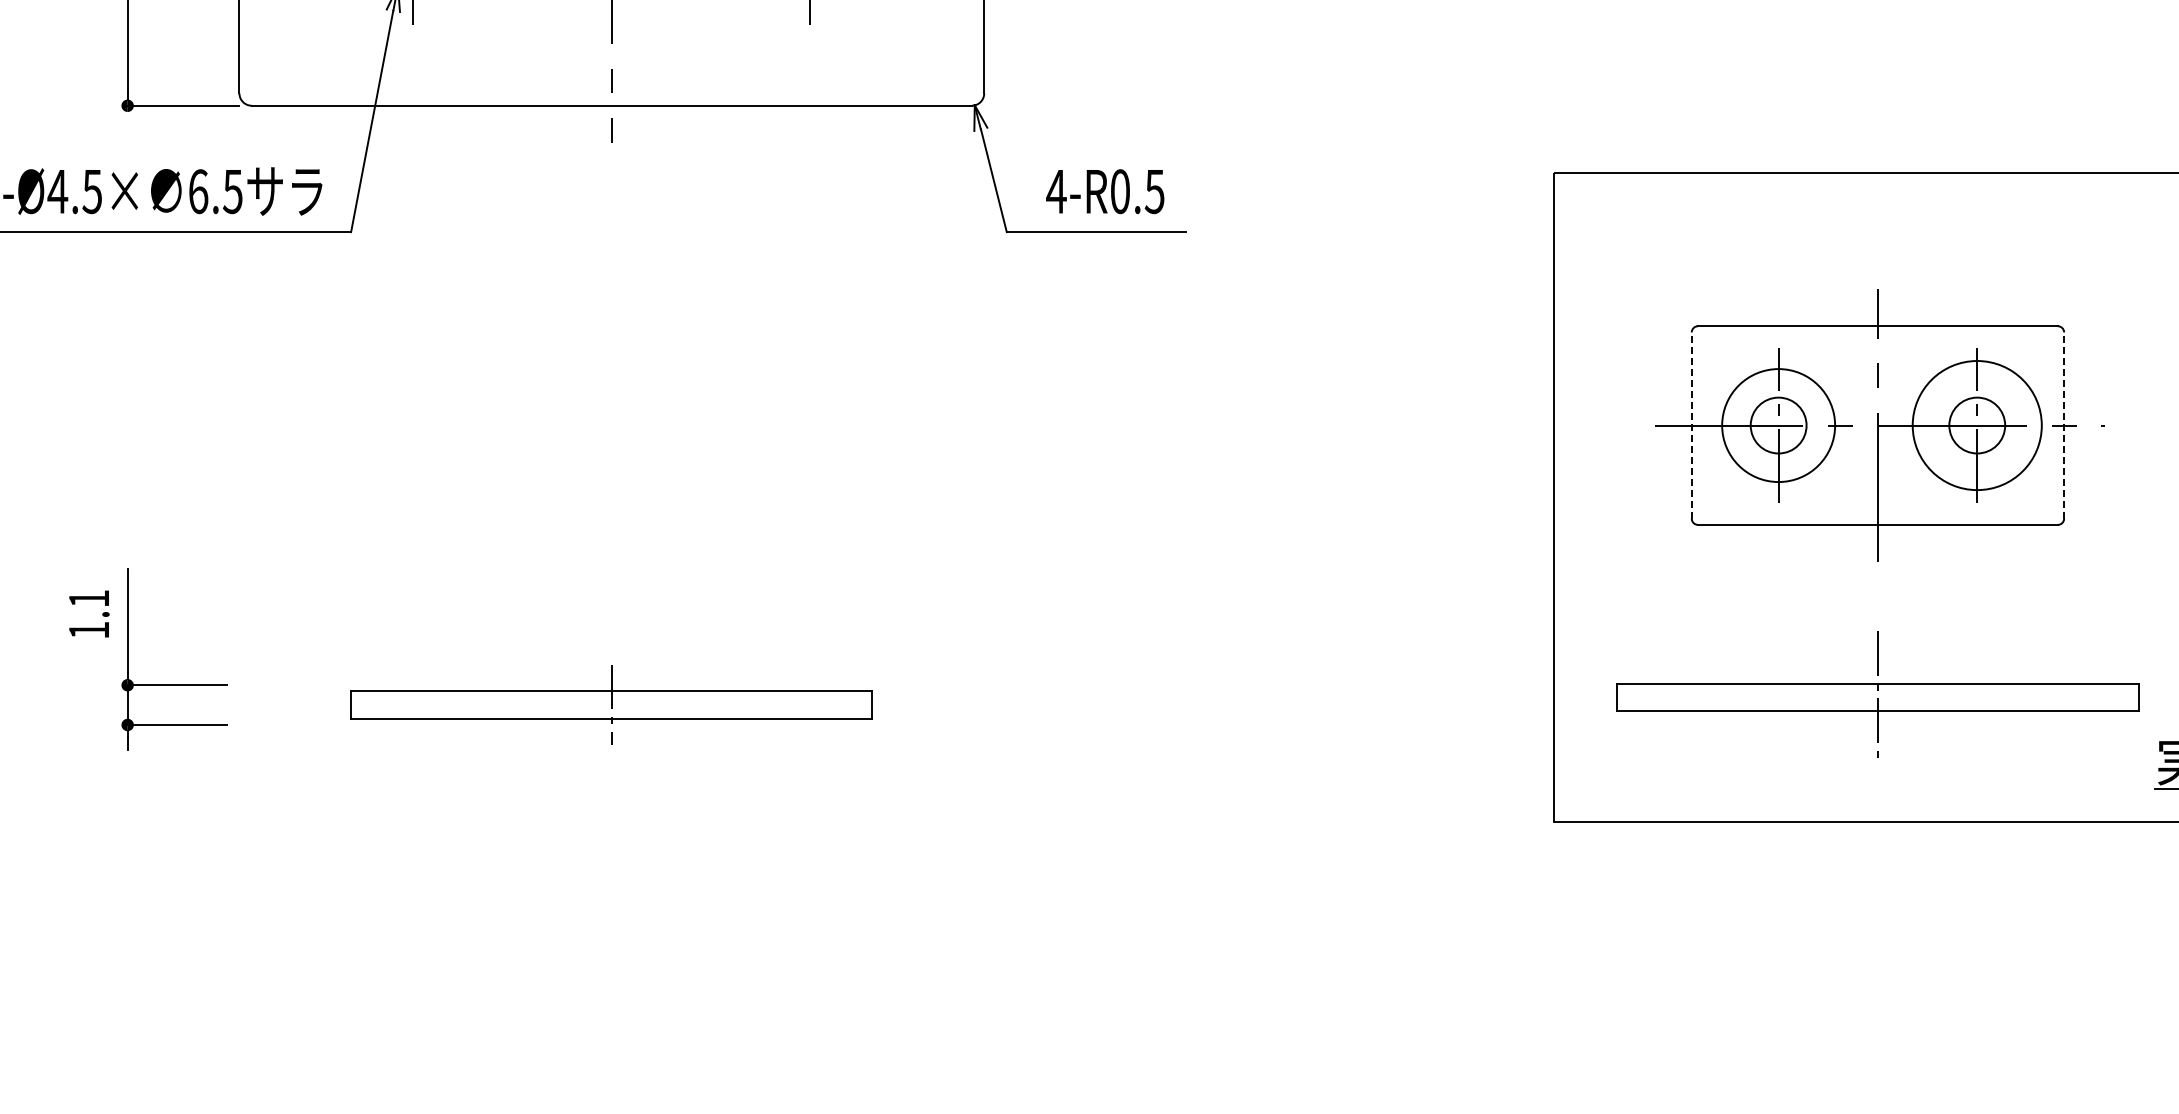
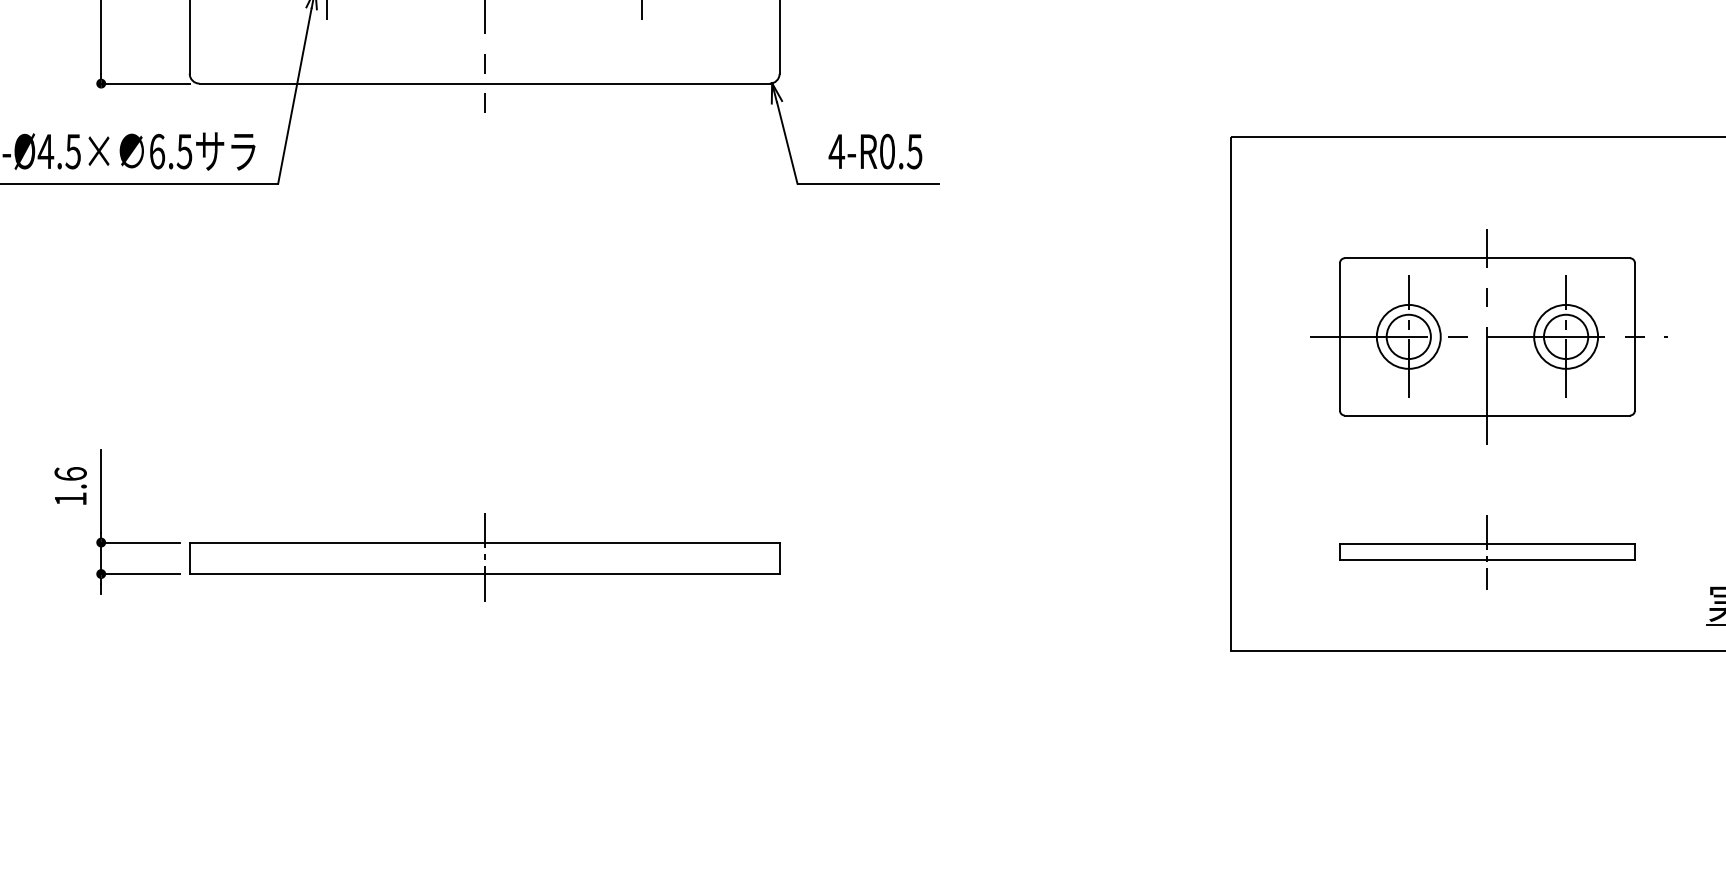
line: (1691, 425) -> (1339, 336), dashed -> solid
circle: (1778, 425) -> (1408, 336), size x0.71
circle: (1976, 425) -> (1565, 336), size x0.62
line: (2064, 425) -> (1635, 336), dashed -> solid
text: (88, 598) -> (70, 473), 1.1 -> 1.6
part: (1877, 697) -> (1487, 552), size x0.71
part: (611, 703) -> (484, 557), size x1.43

